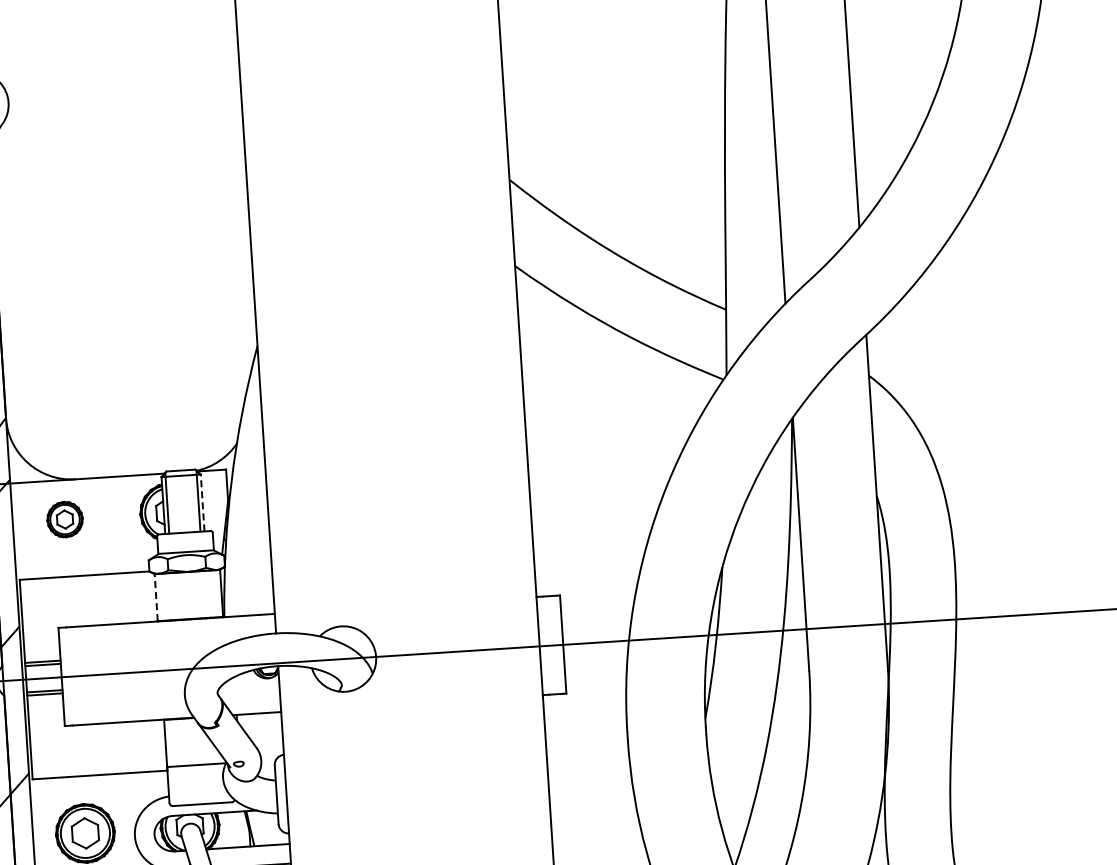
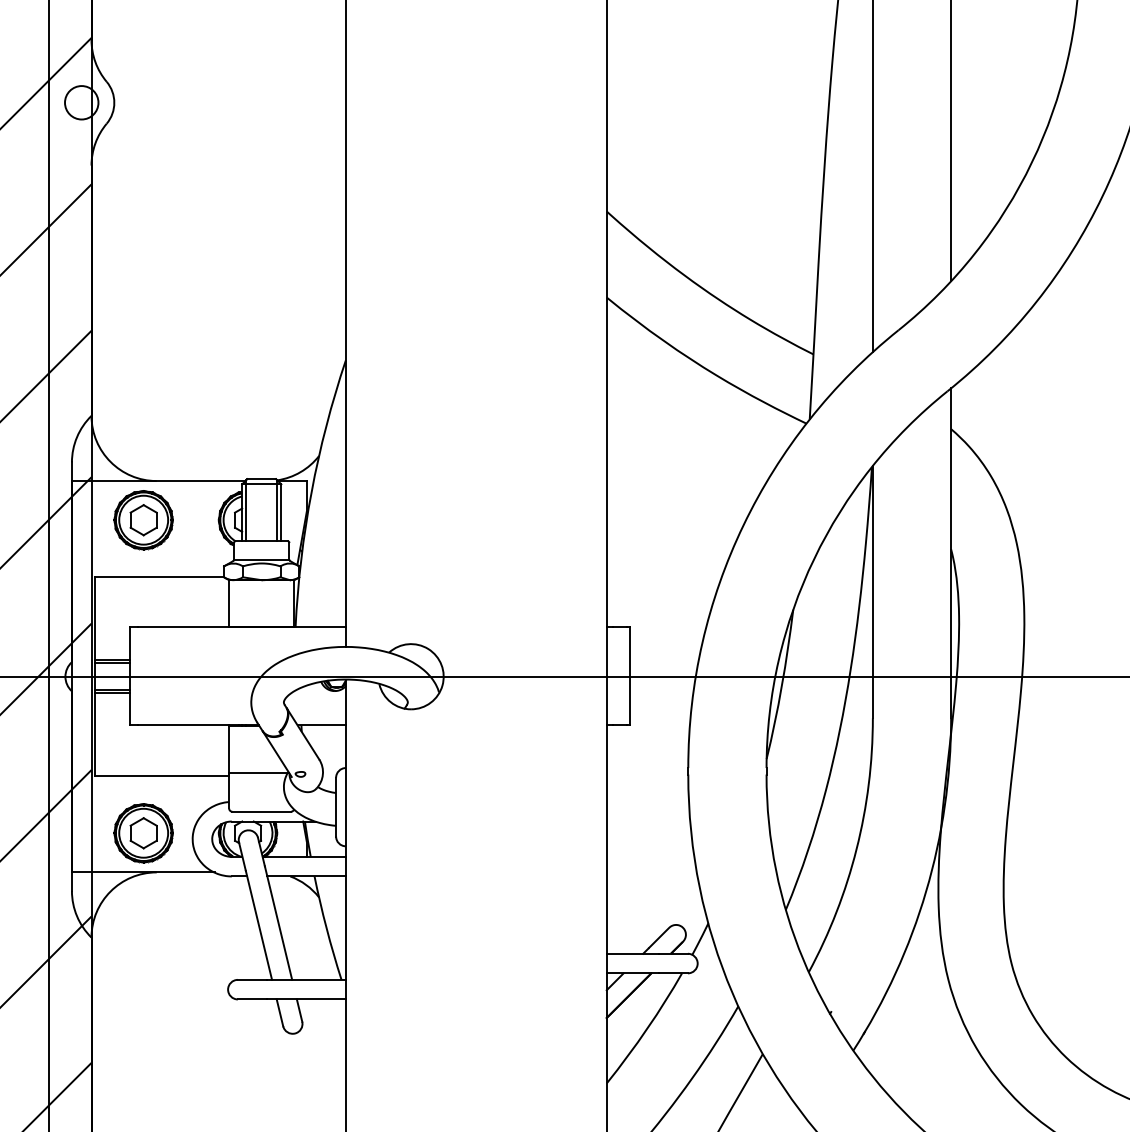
line: (202, 502) -> (281, 512), dashed -> solid
part: (64, 519) -> (143, 520), size x1.67
line: (156, 597) -> (229, 603), dashed -> solid

